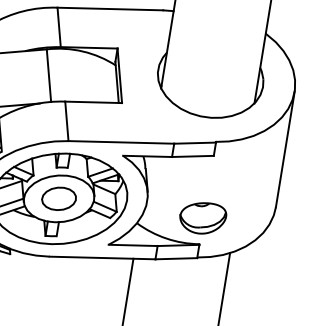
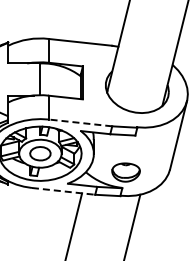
line: (121, 141) -> (80, 122), solid -> dashed
line: (102, 258) -> (63, 191), solid -> dashed

